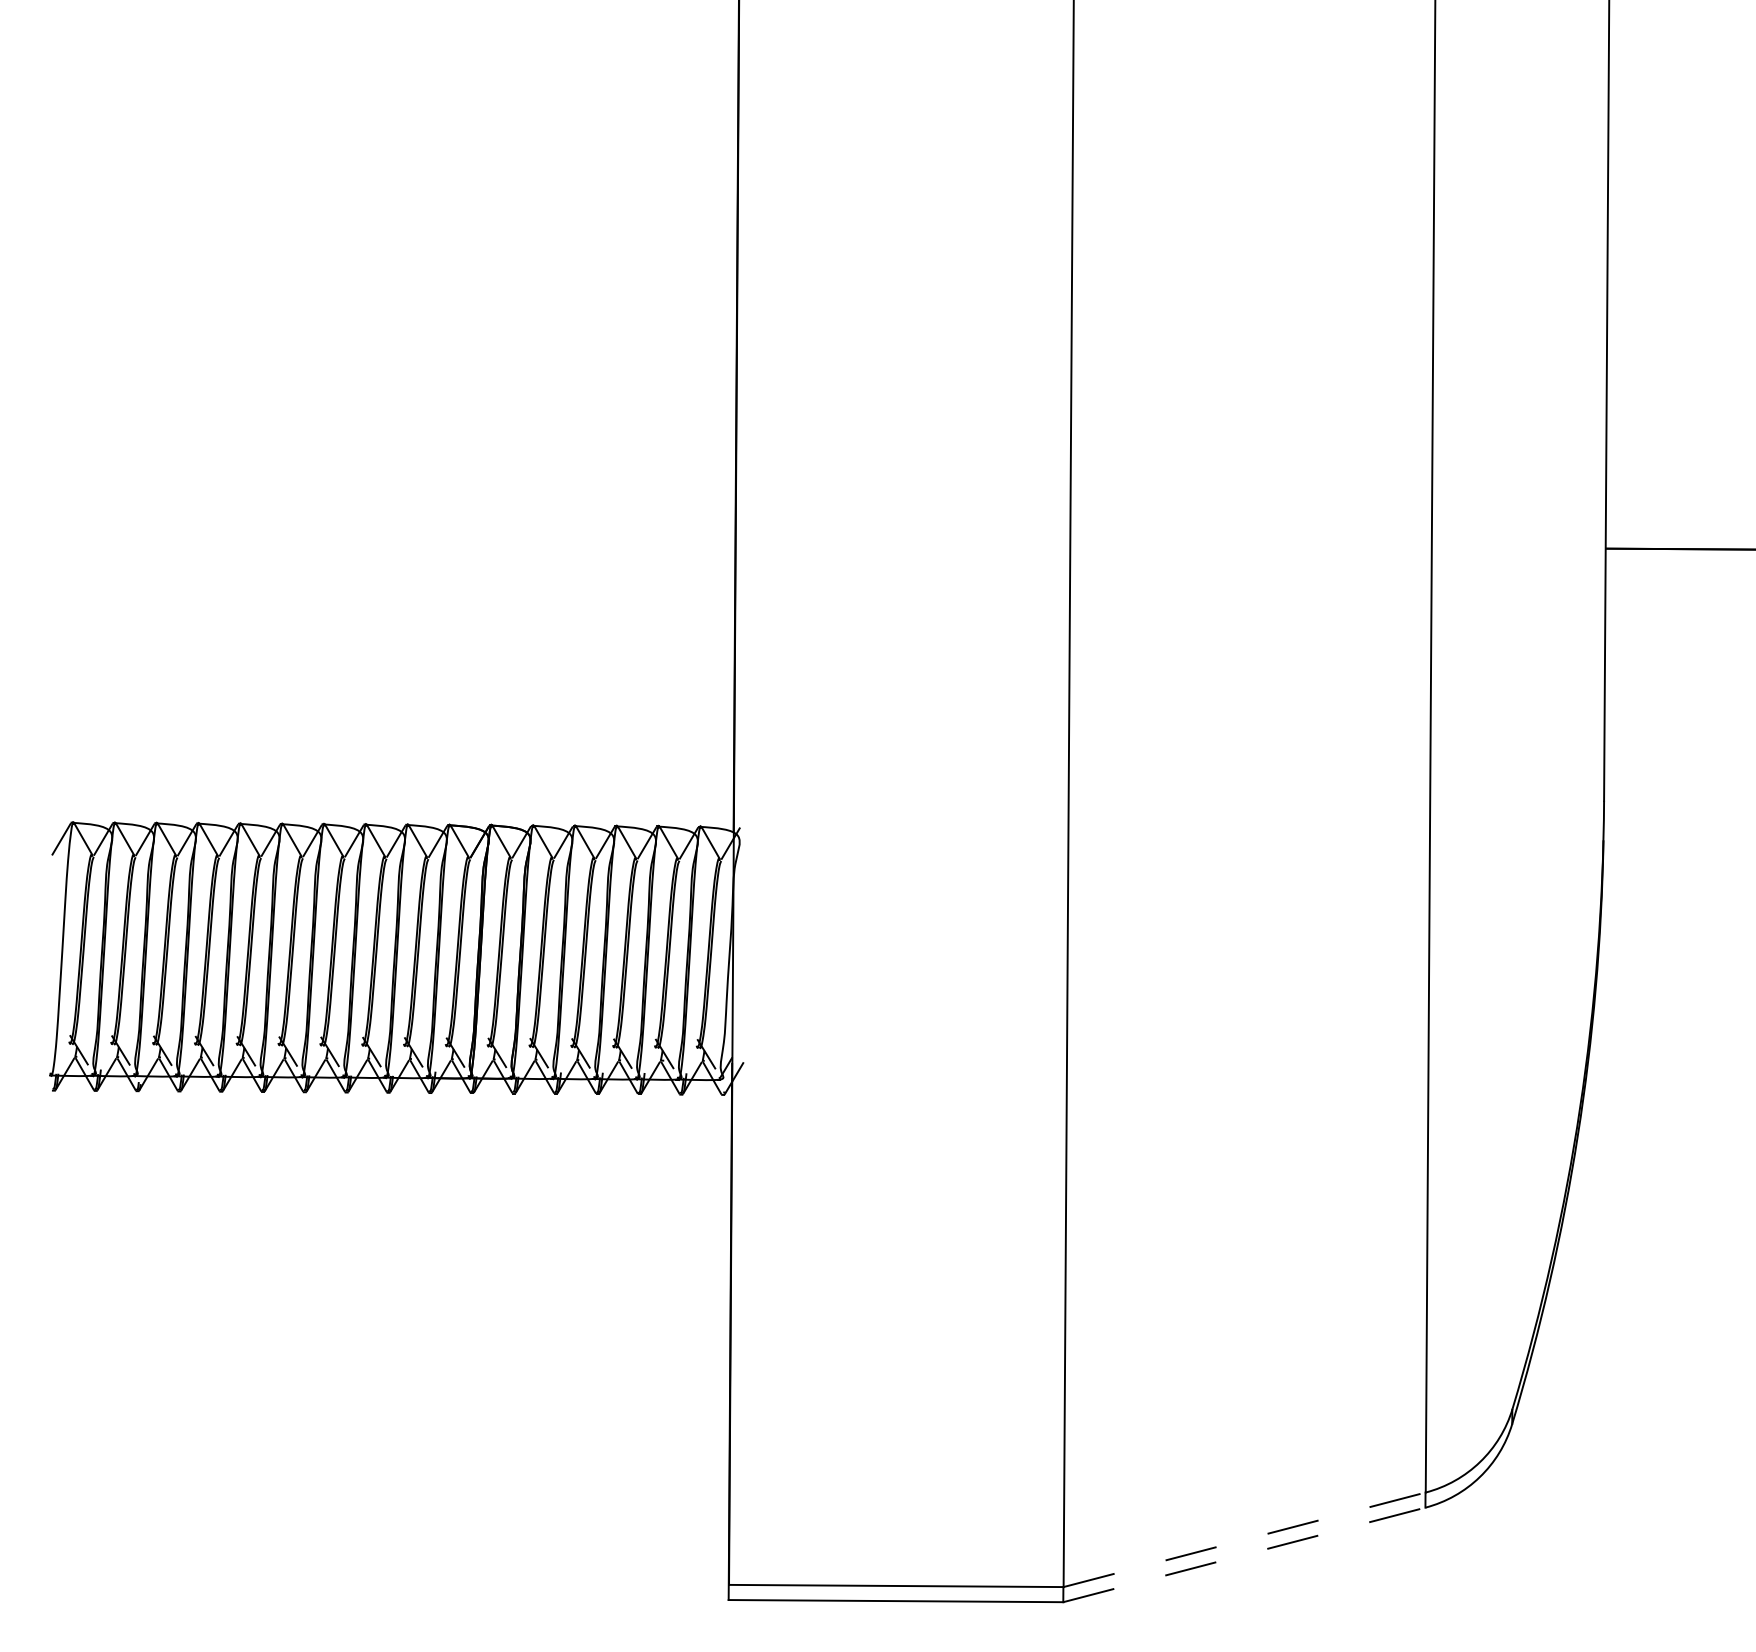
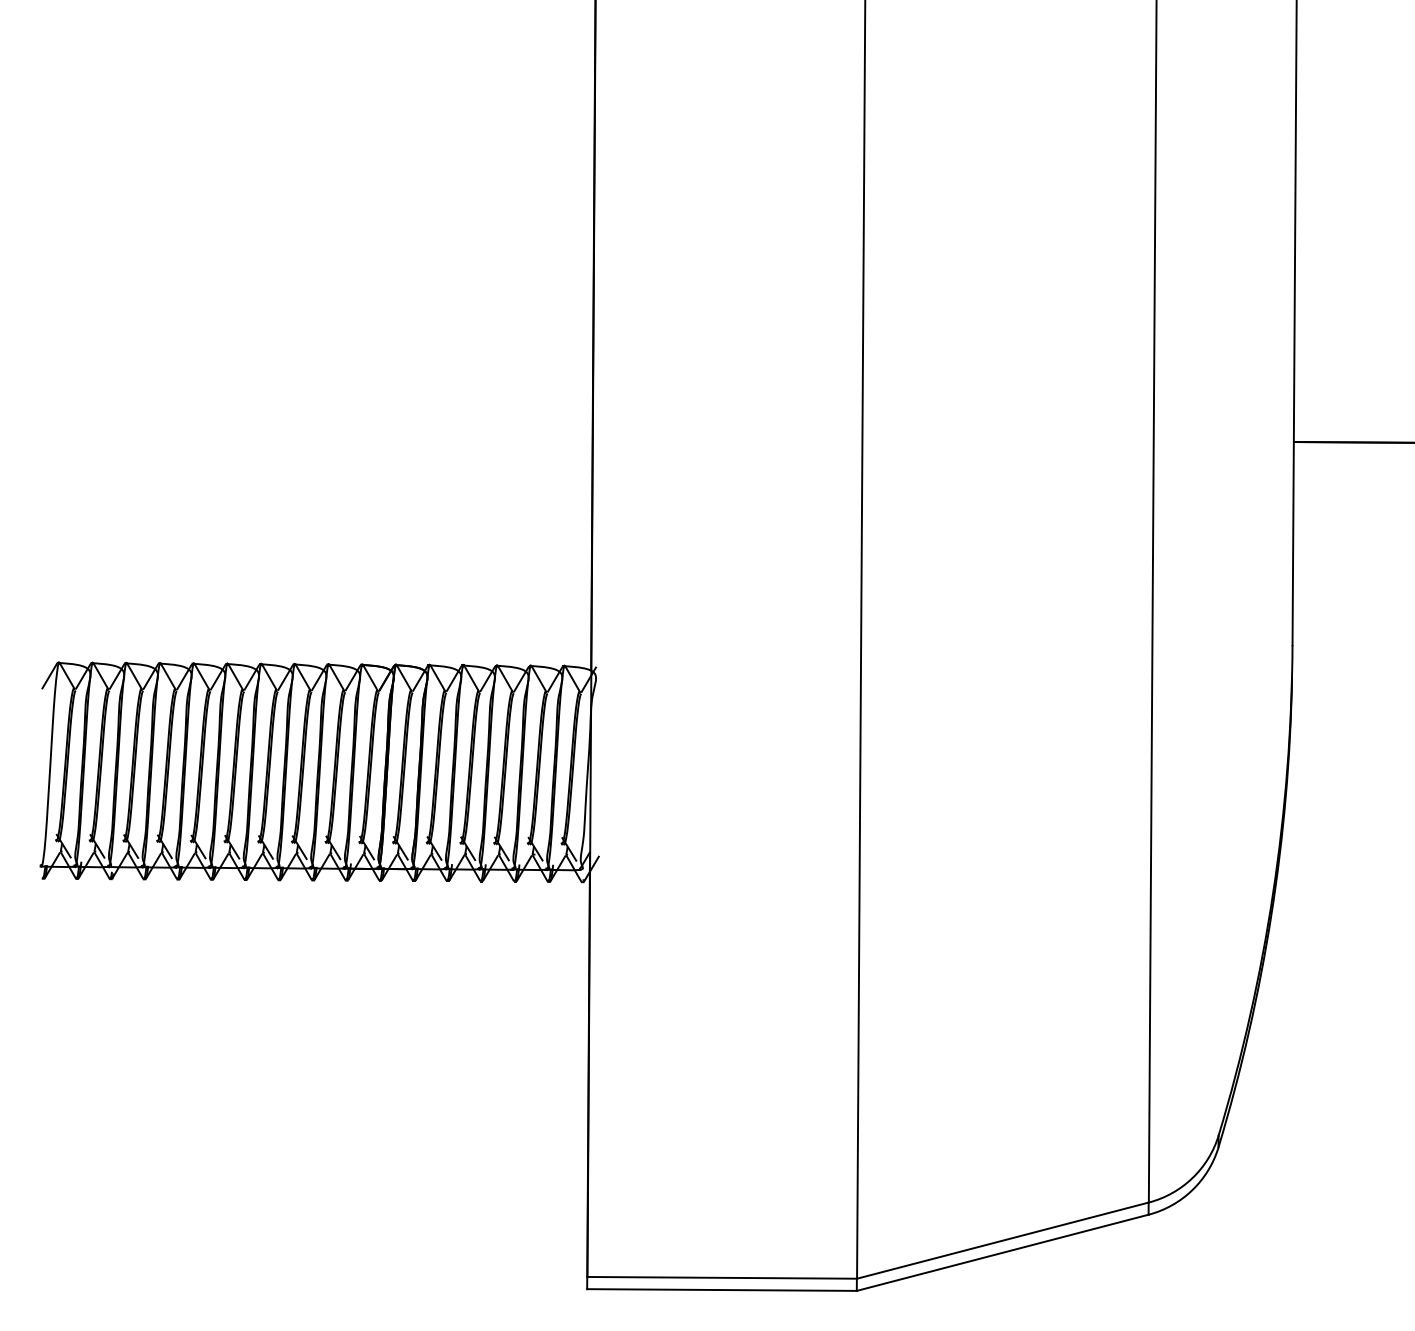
line: (1244, 1539) -> (1002, 1240), dashed -> solid
line: (1244, 1554) -> (1002, 1252), dashed -> solid

